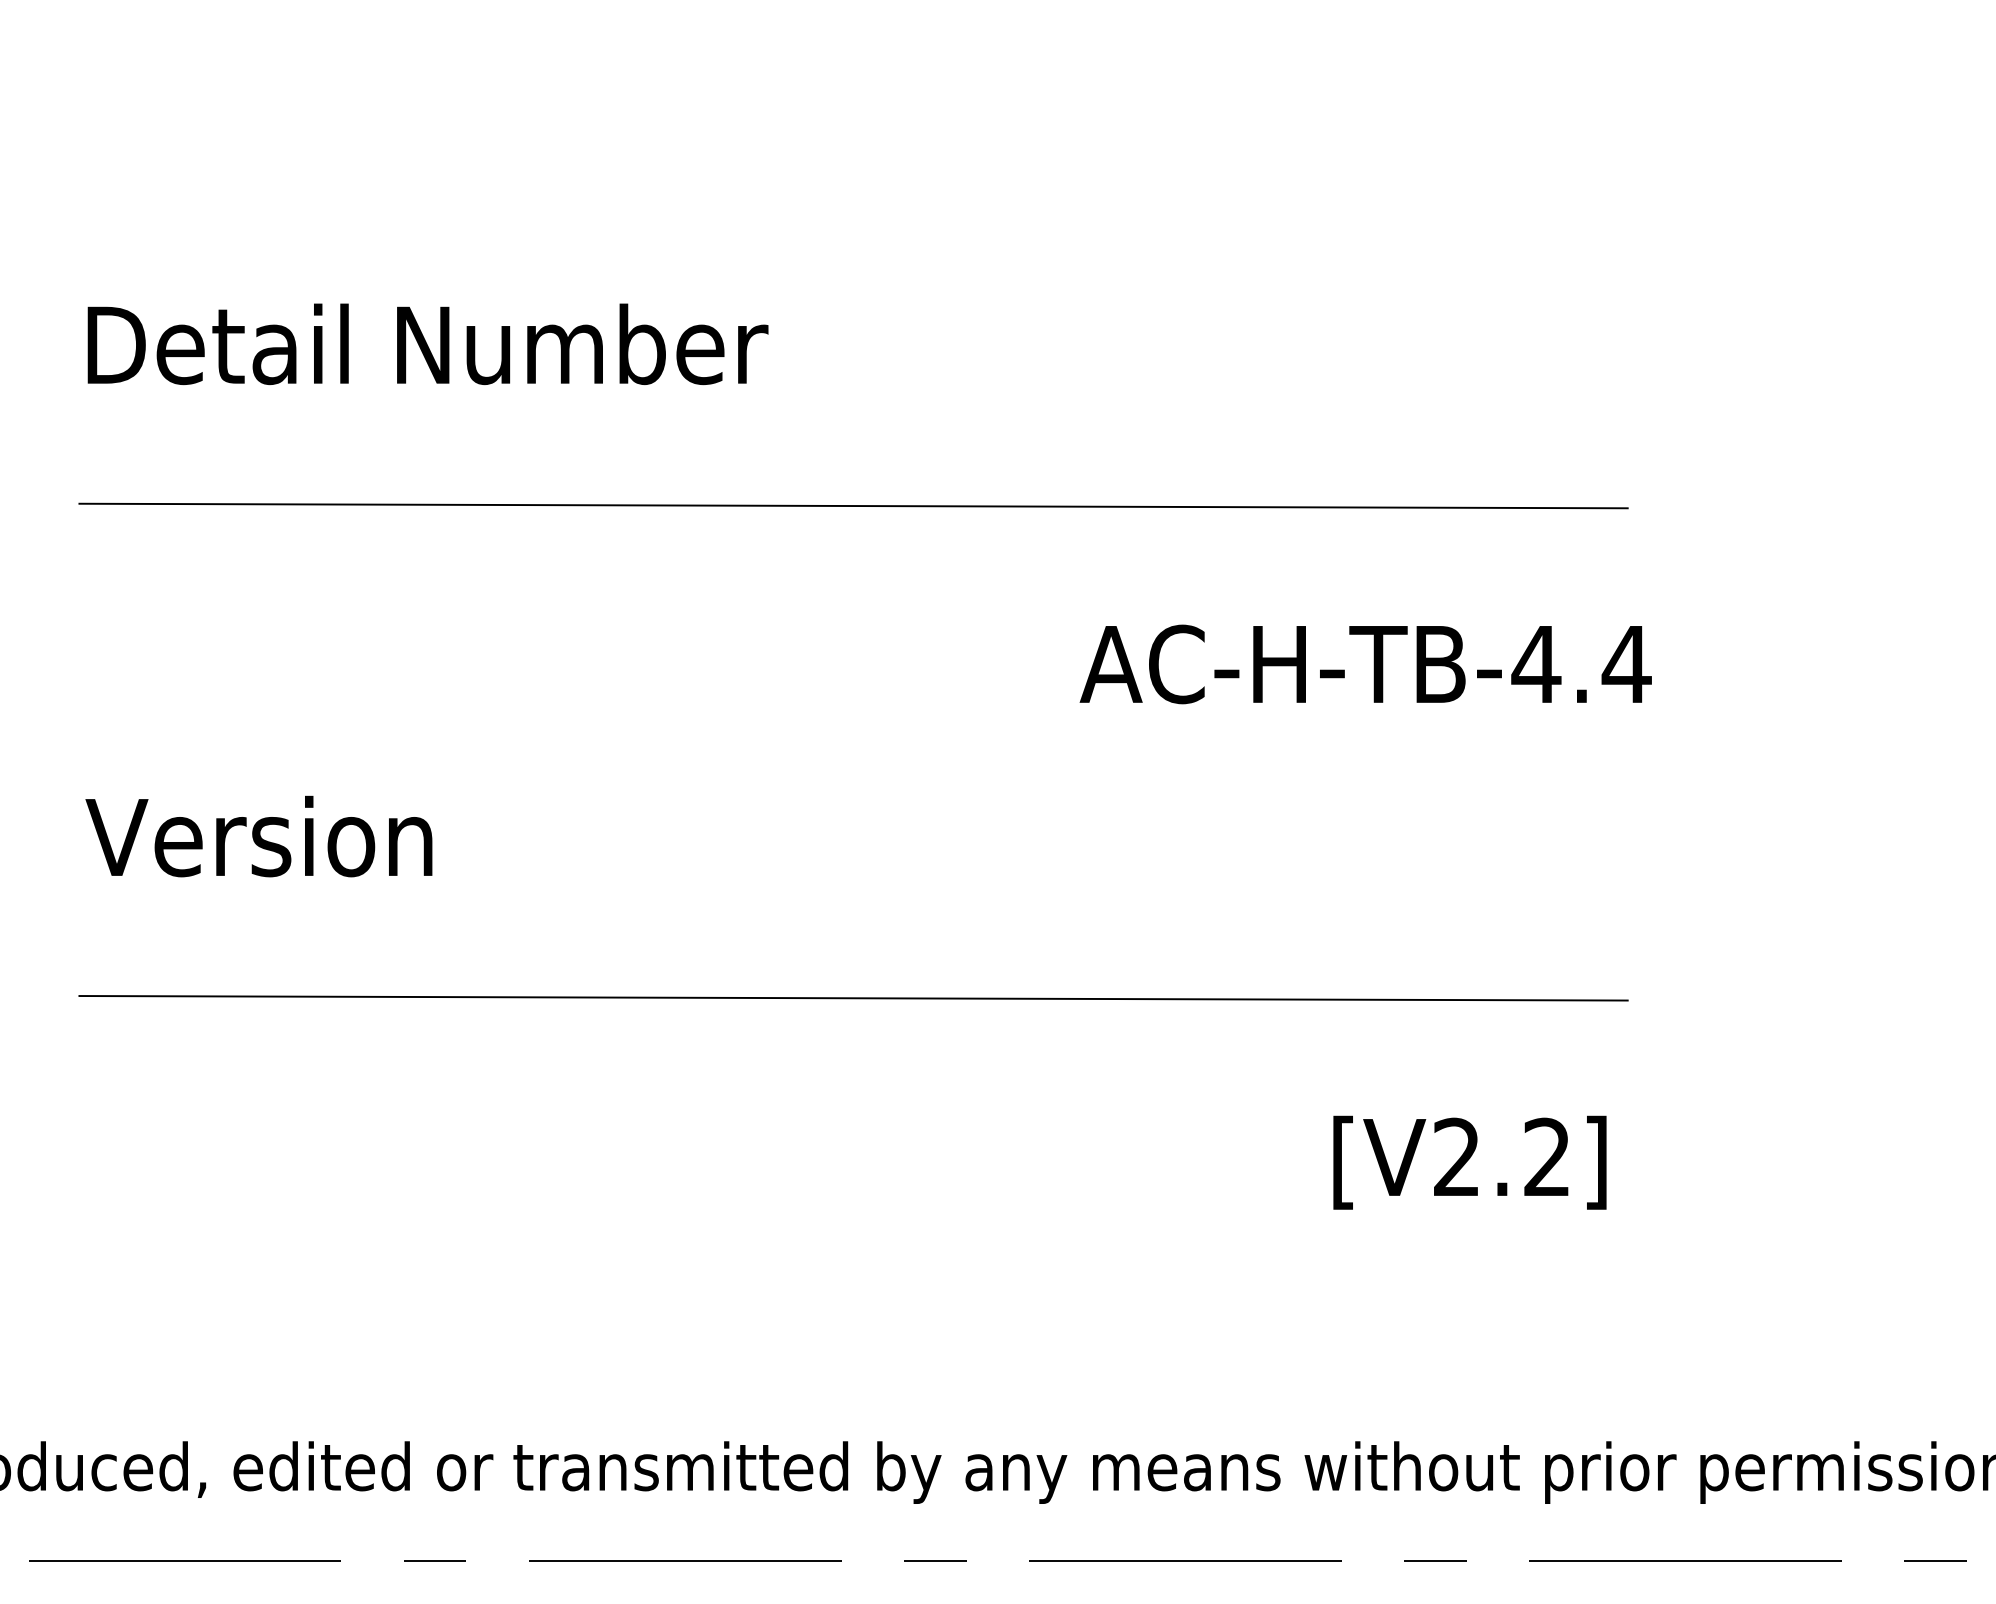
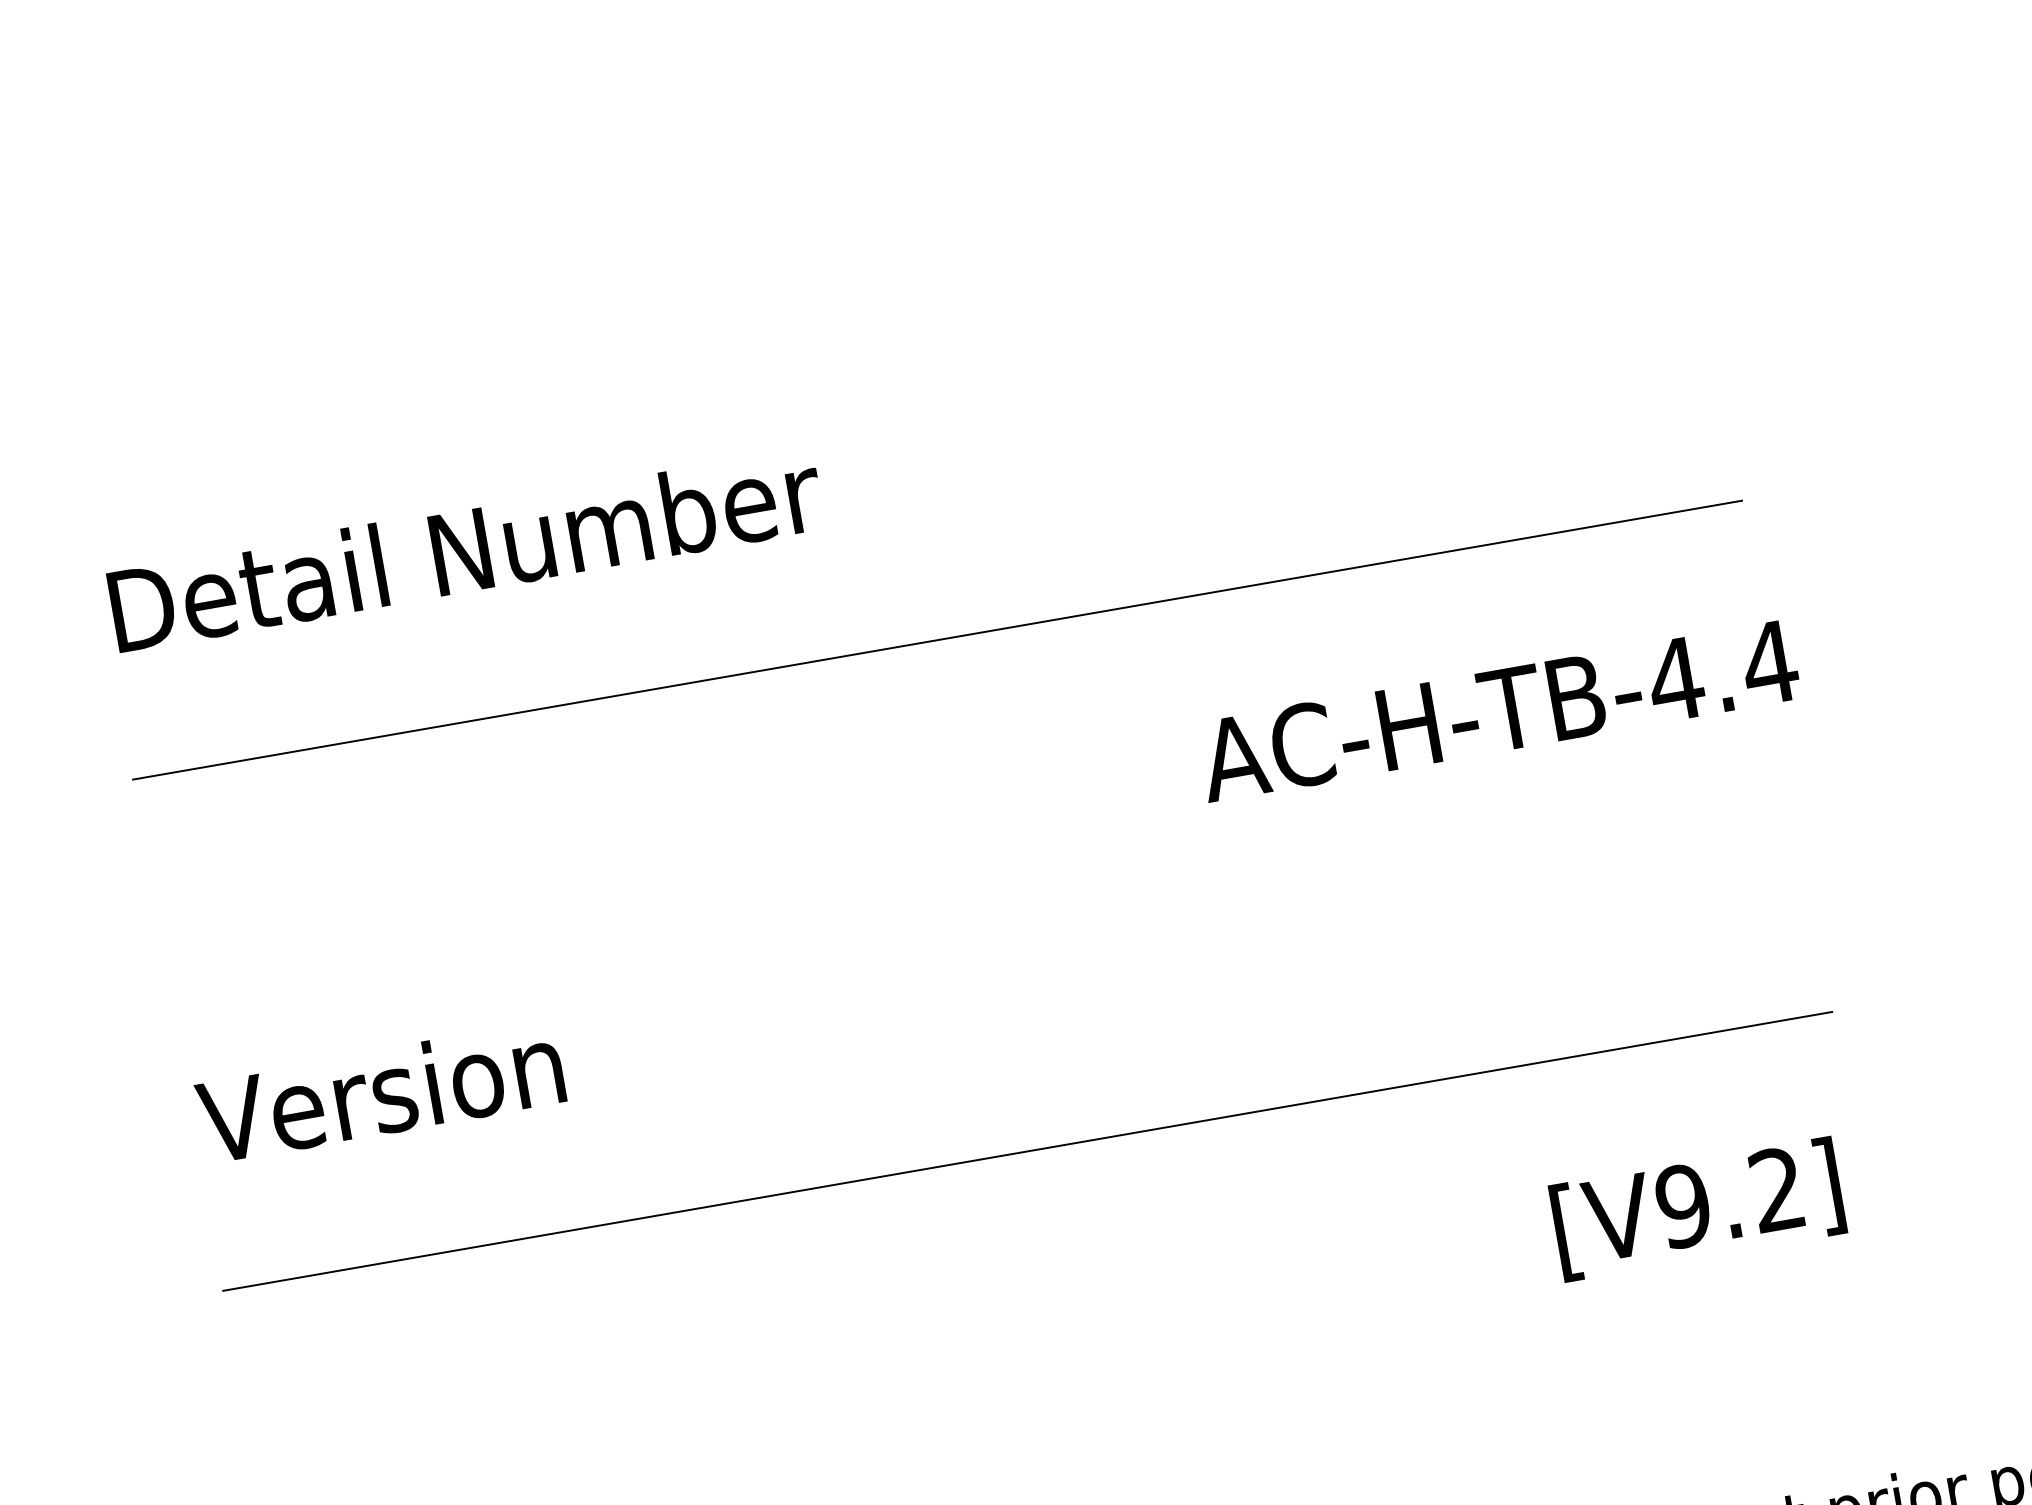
text: (1456, 1157) -> (1683, 1206), [V2.2] -> [V9.2]

